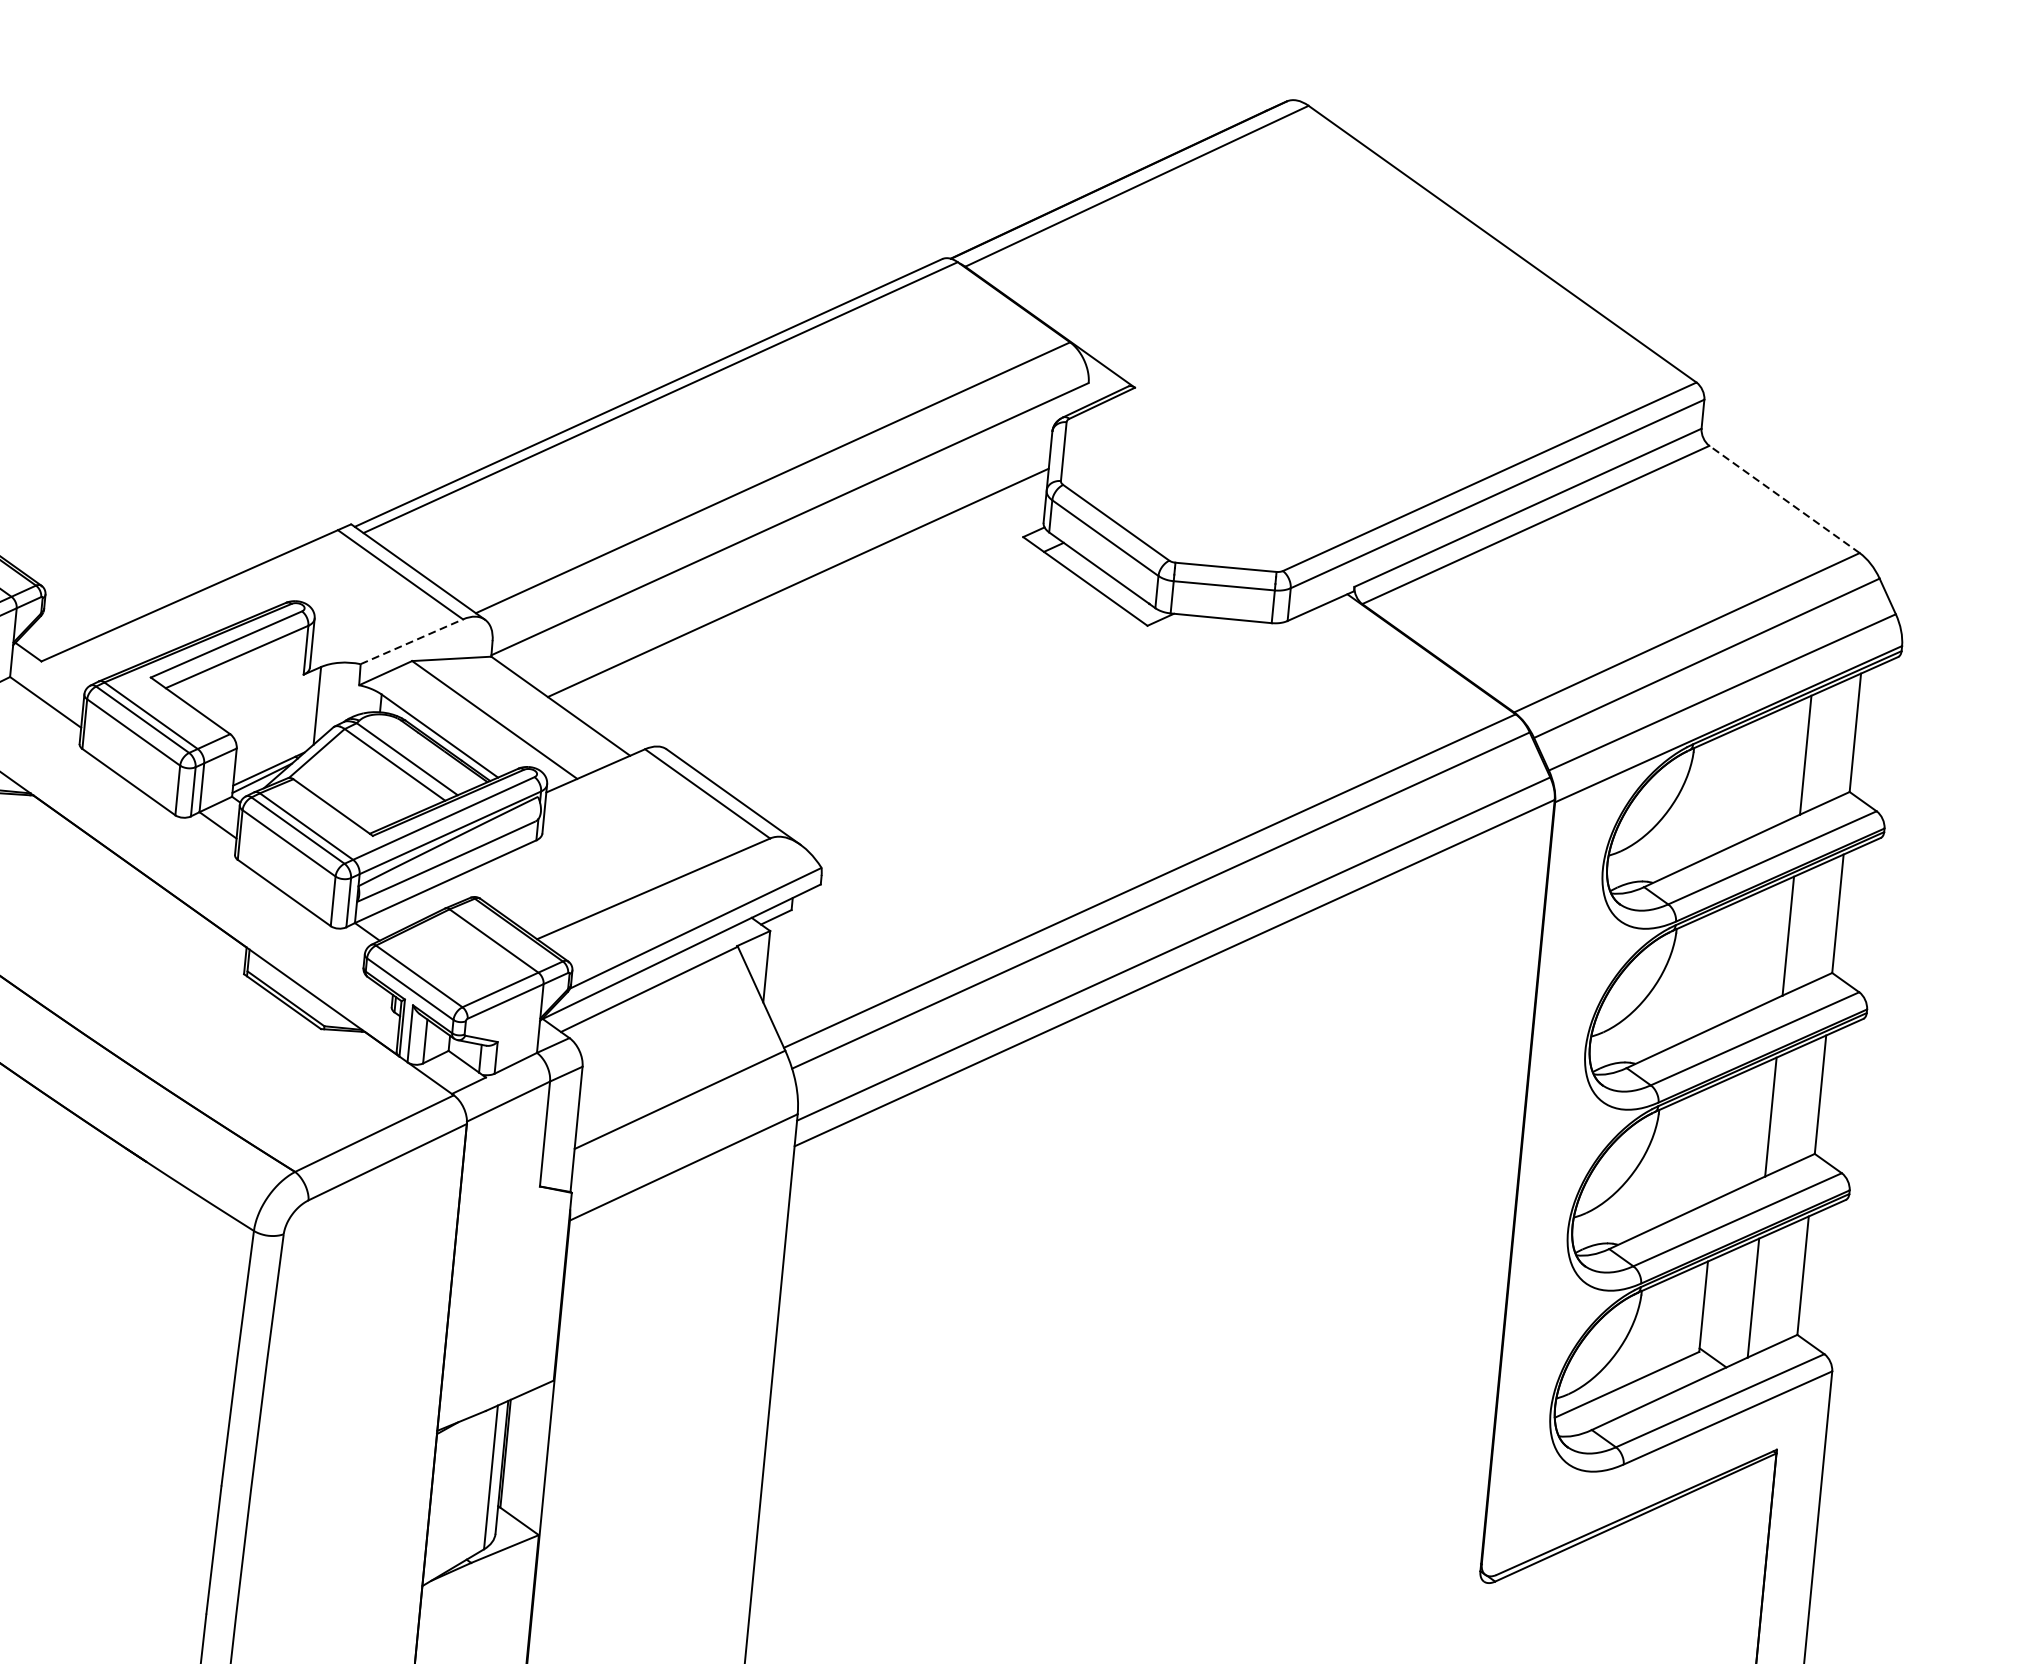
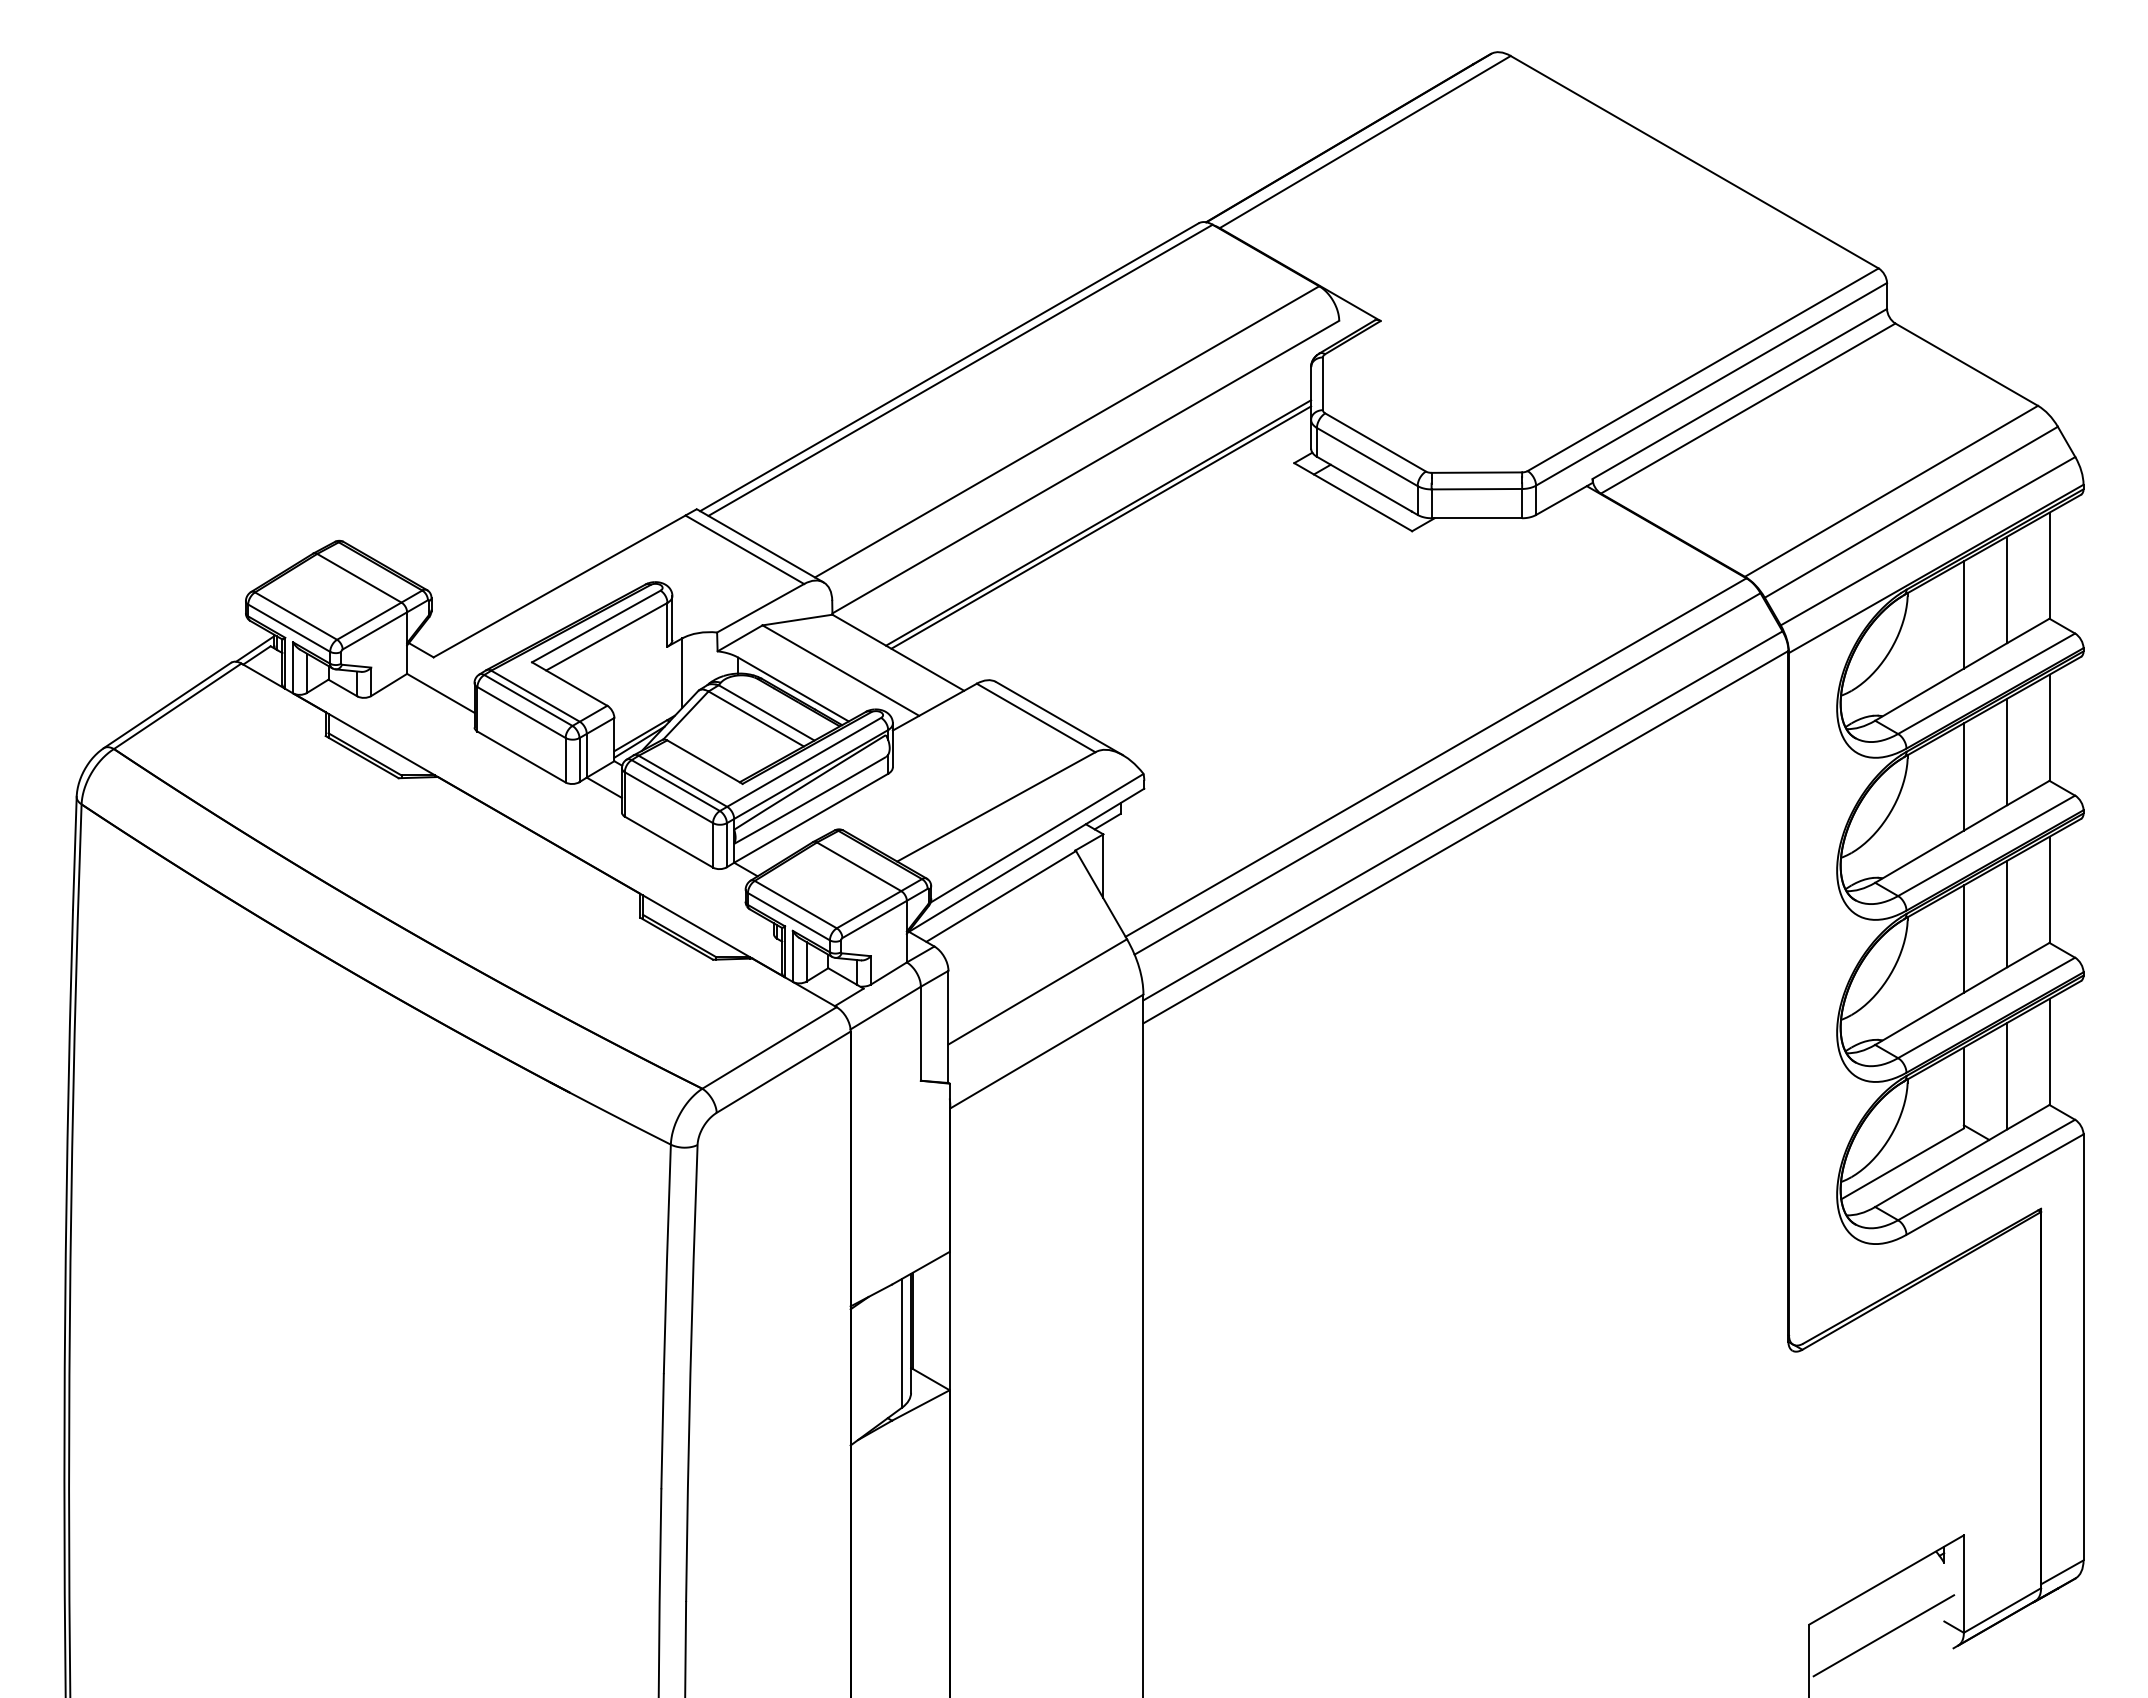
line: (1784, 499) -> (1966, 364), dashed -> solid
line: (801, 588) -> (1101, 527), added
line: (411, 642) -> (760, 608), dashed -> solid
line: (1754, 778) -> (1963, 614), added
line: (1736, 958) -> (1963, 776), added
line: (1719, 1139) -> (1963, 938), added

